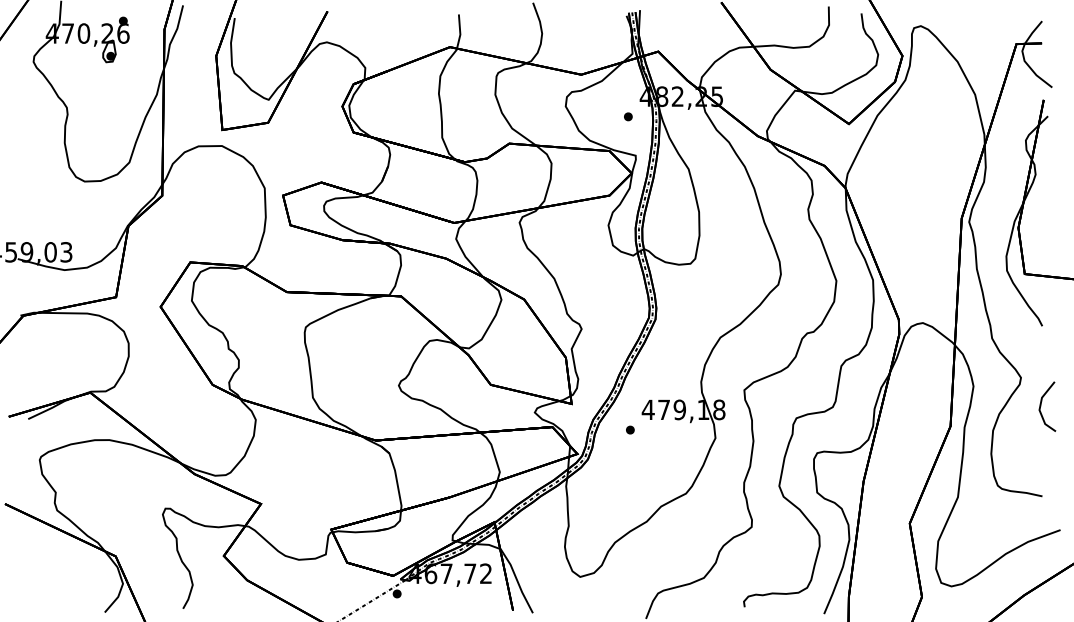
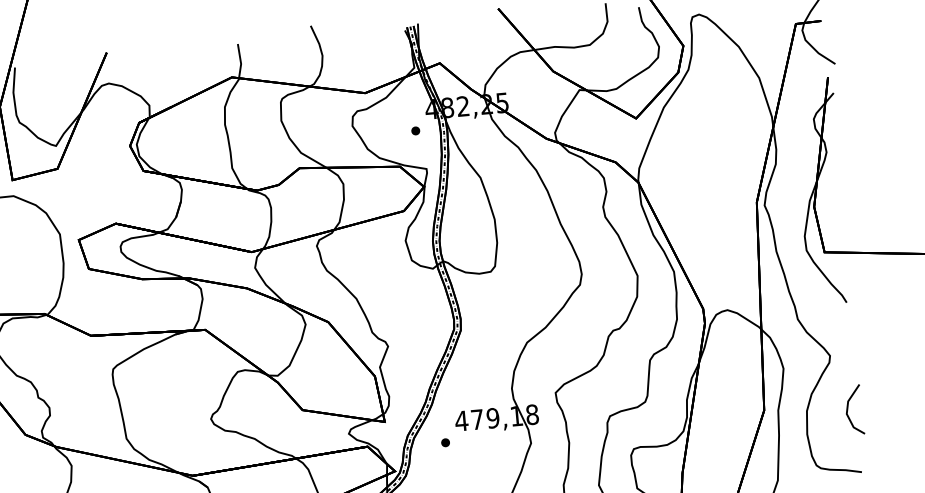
line: (1041, 406) -> (848, 410), moved

